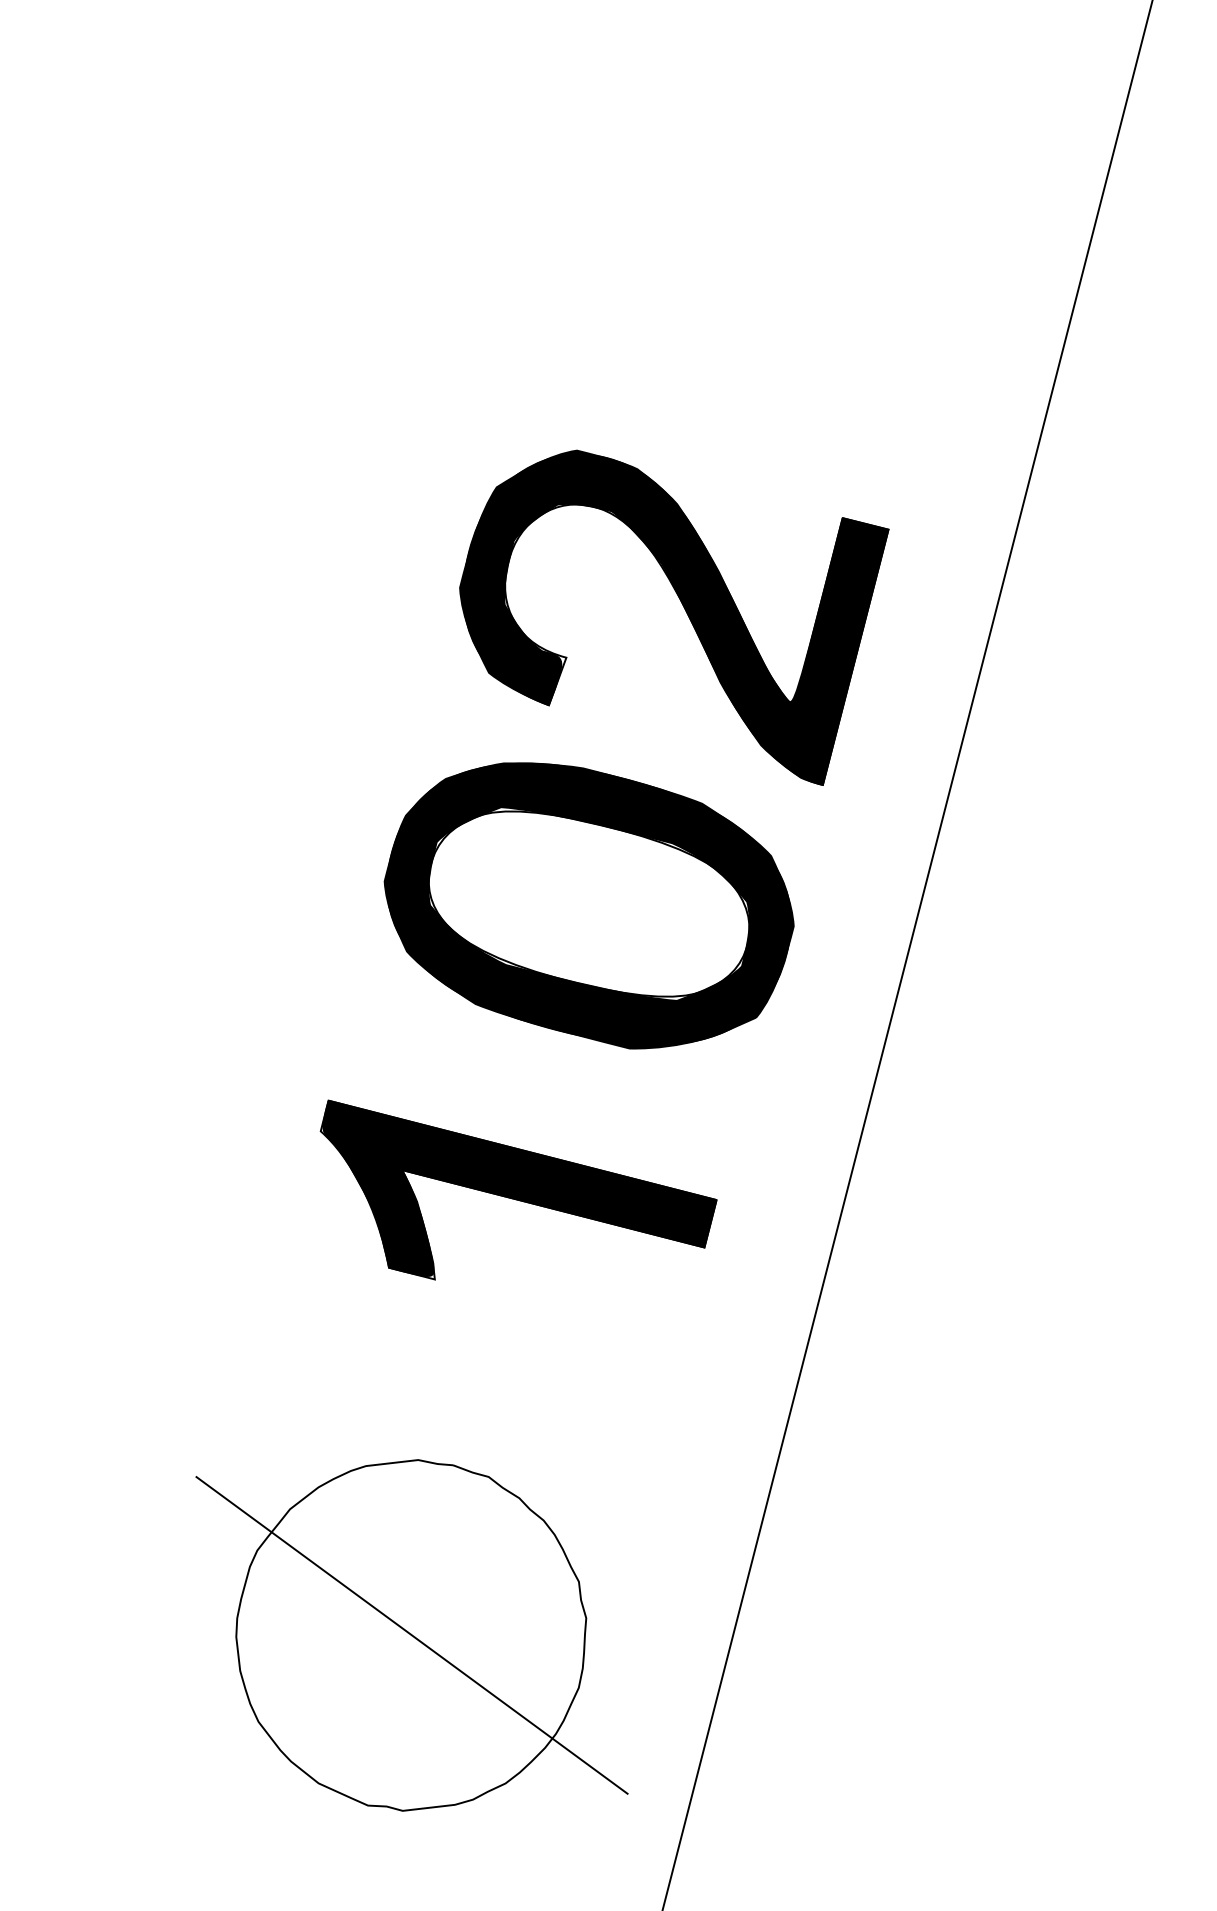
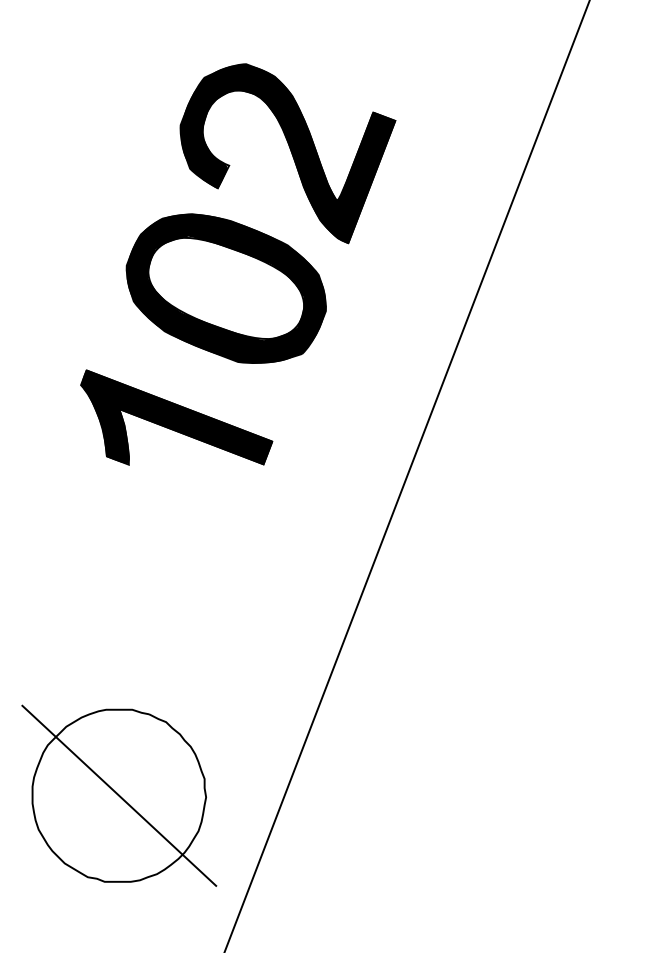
part: (607, 853) -> (238, 264), moved

